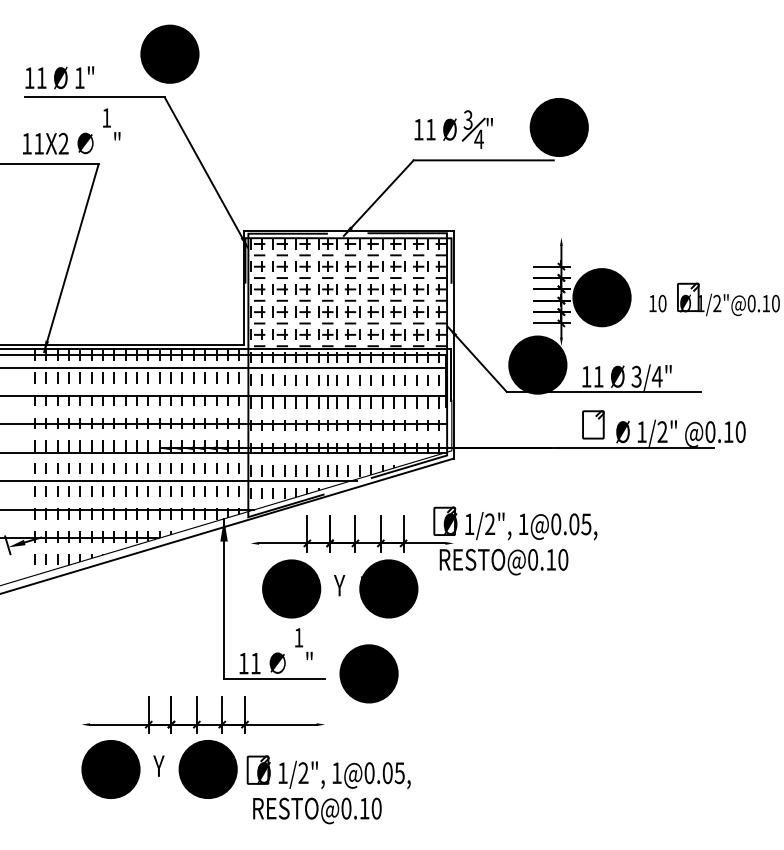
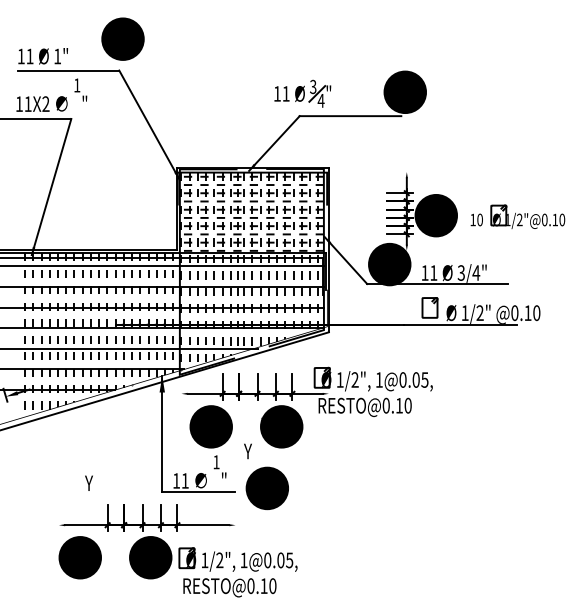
part: (453, 129) -> (302, 93), moved
text: (338, 585) -> (247, 451), moved
text: (158, 765) -> (88, 482), moved

